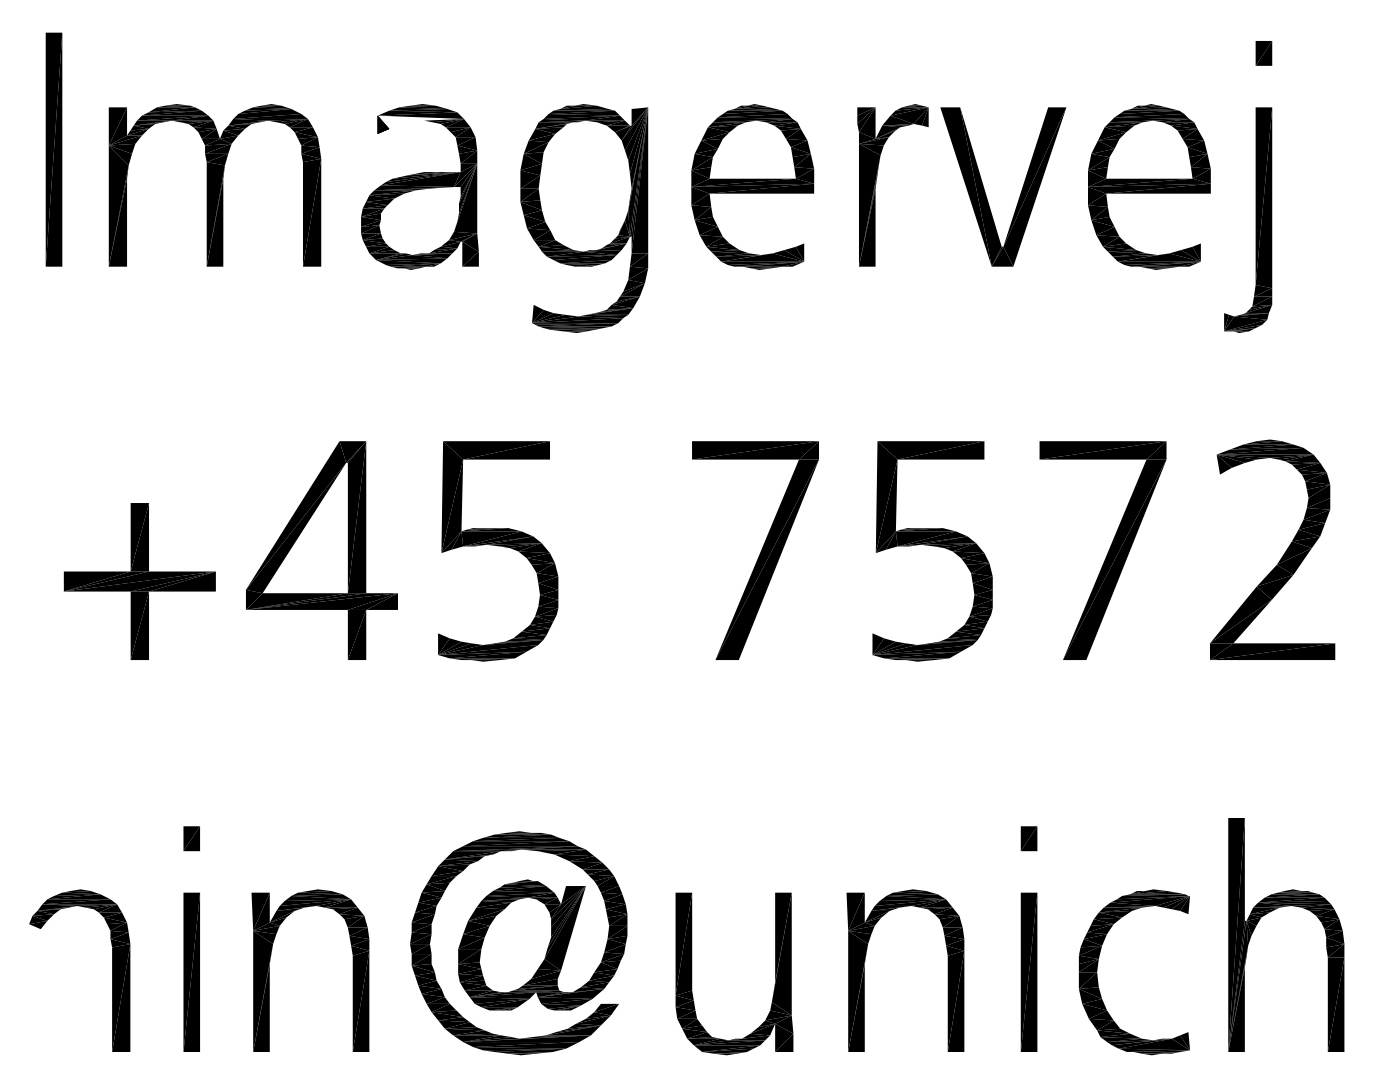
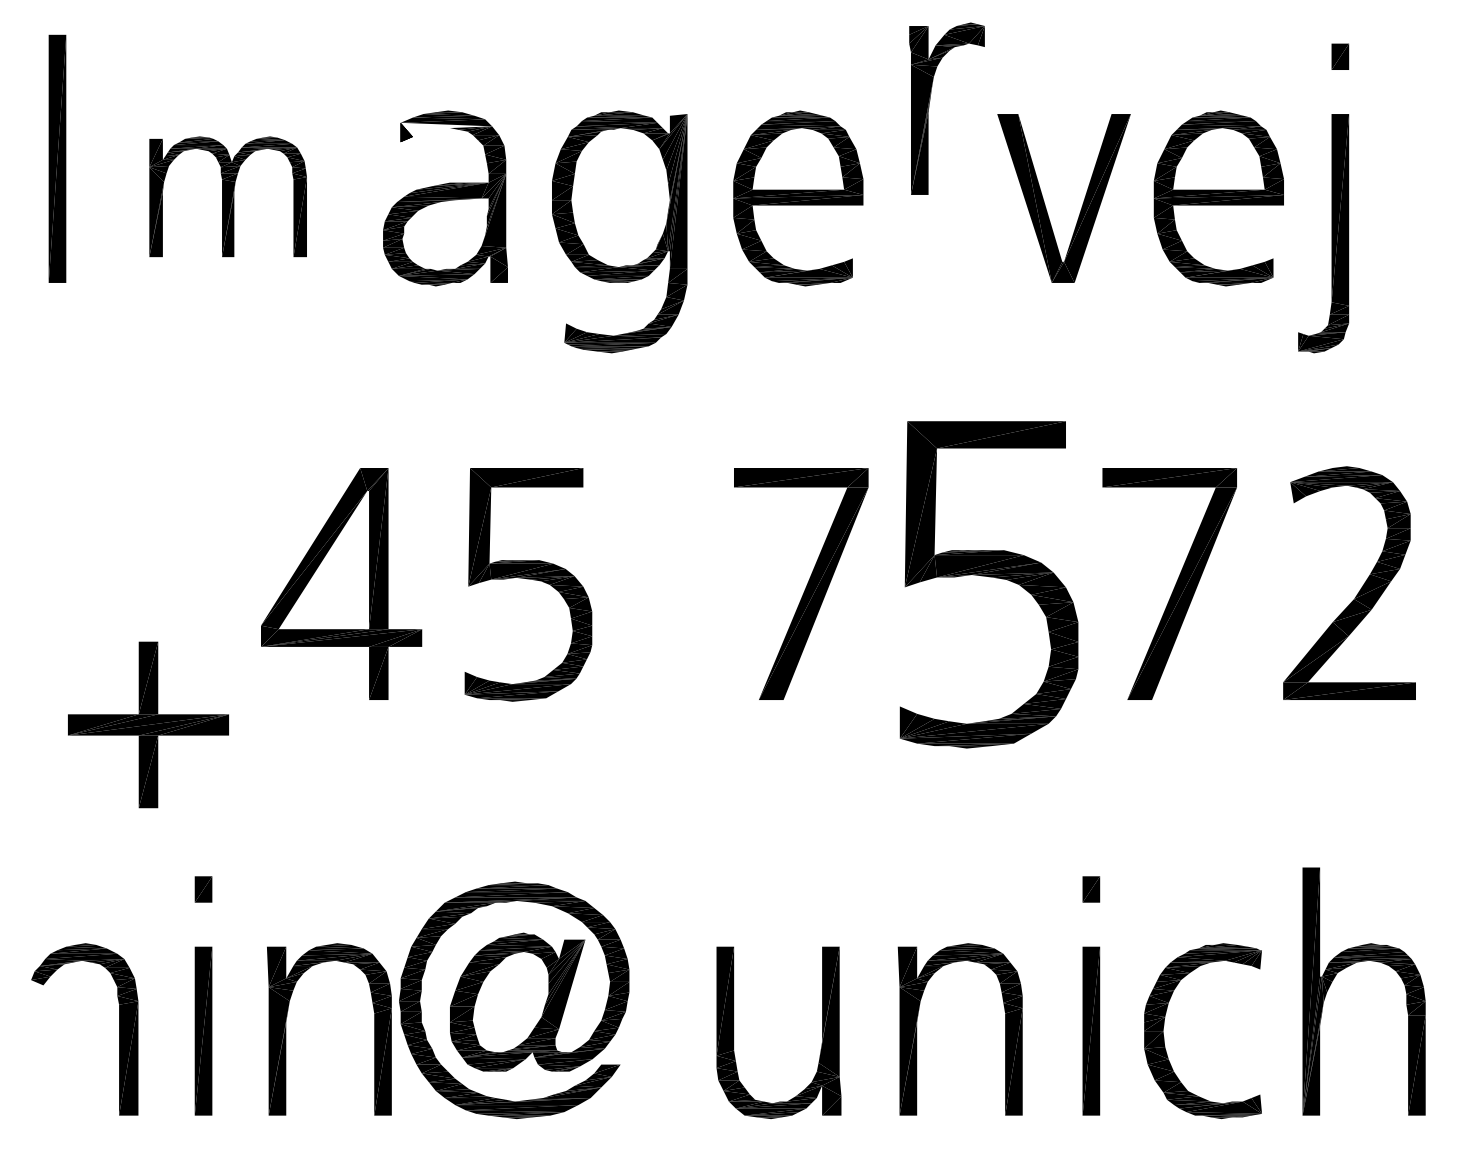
part: (876, 184) -> (929, 107), moved
part: (214, 185) -> (227, 196), size x0.7
part: (932, 551) -> (988, 584), size x1.4
part: (139, 581) -> (148, 724), moved
part: (518, 943) -> (513, 1000), moved

